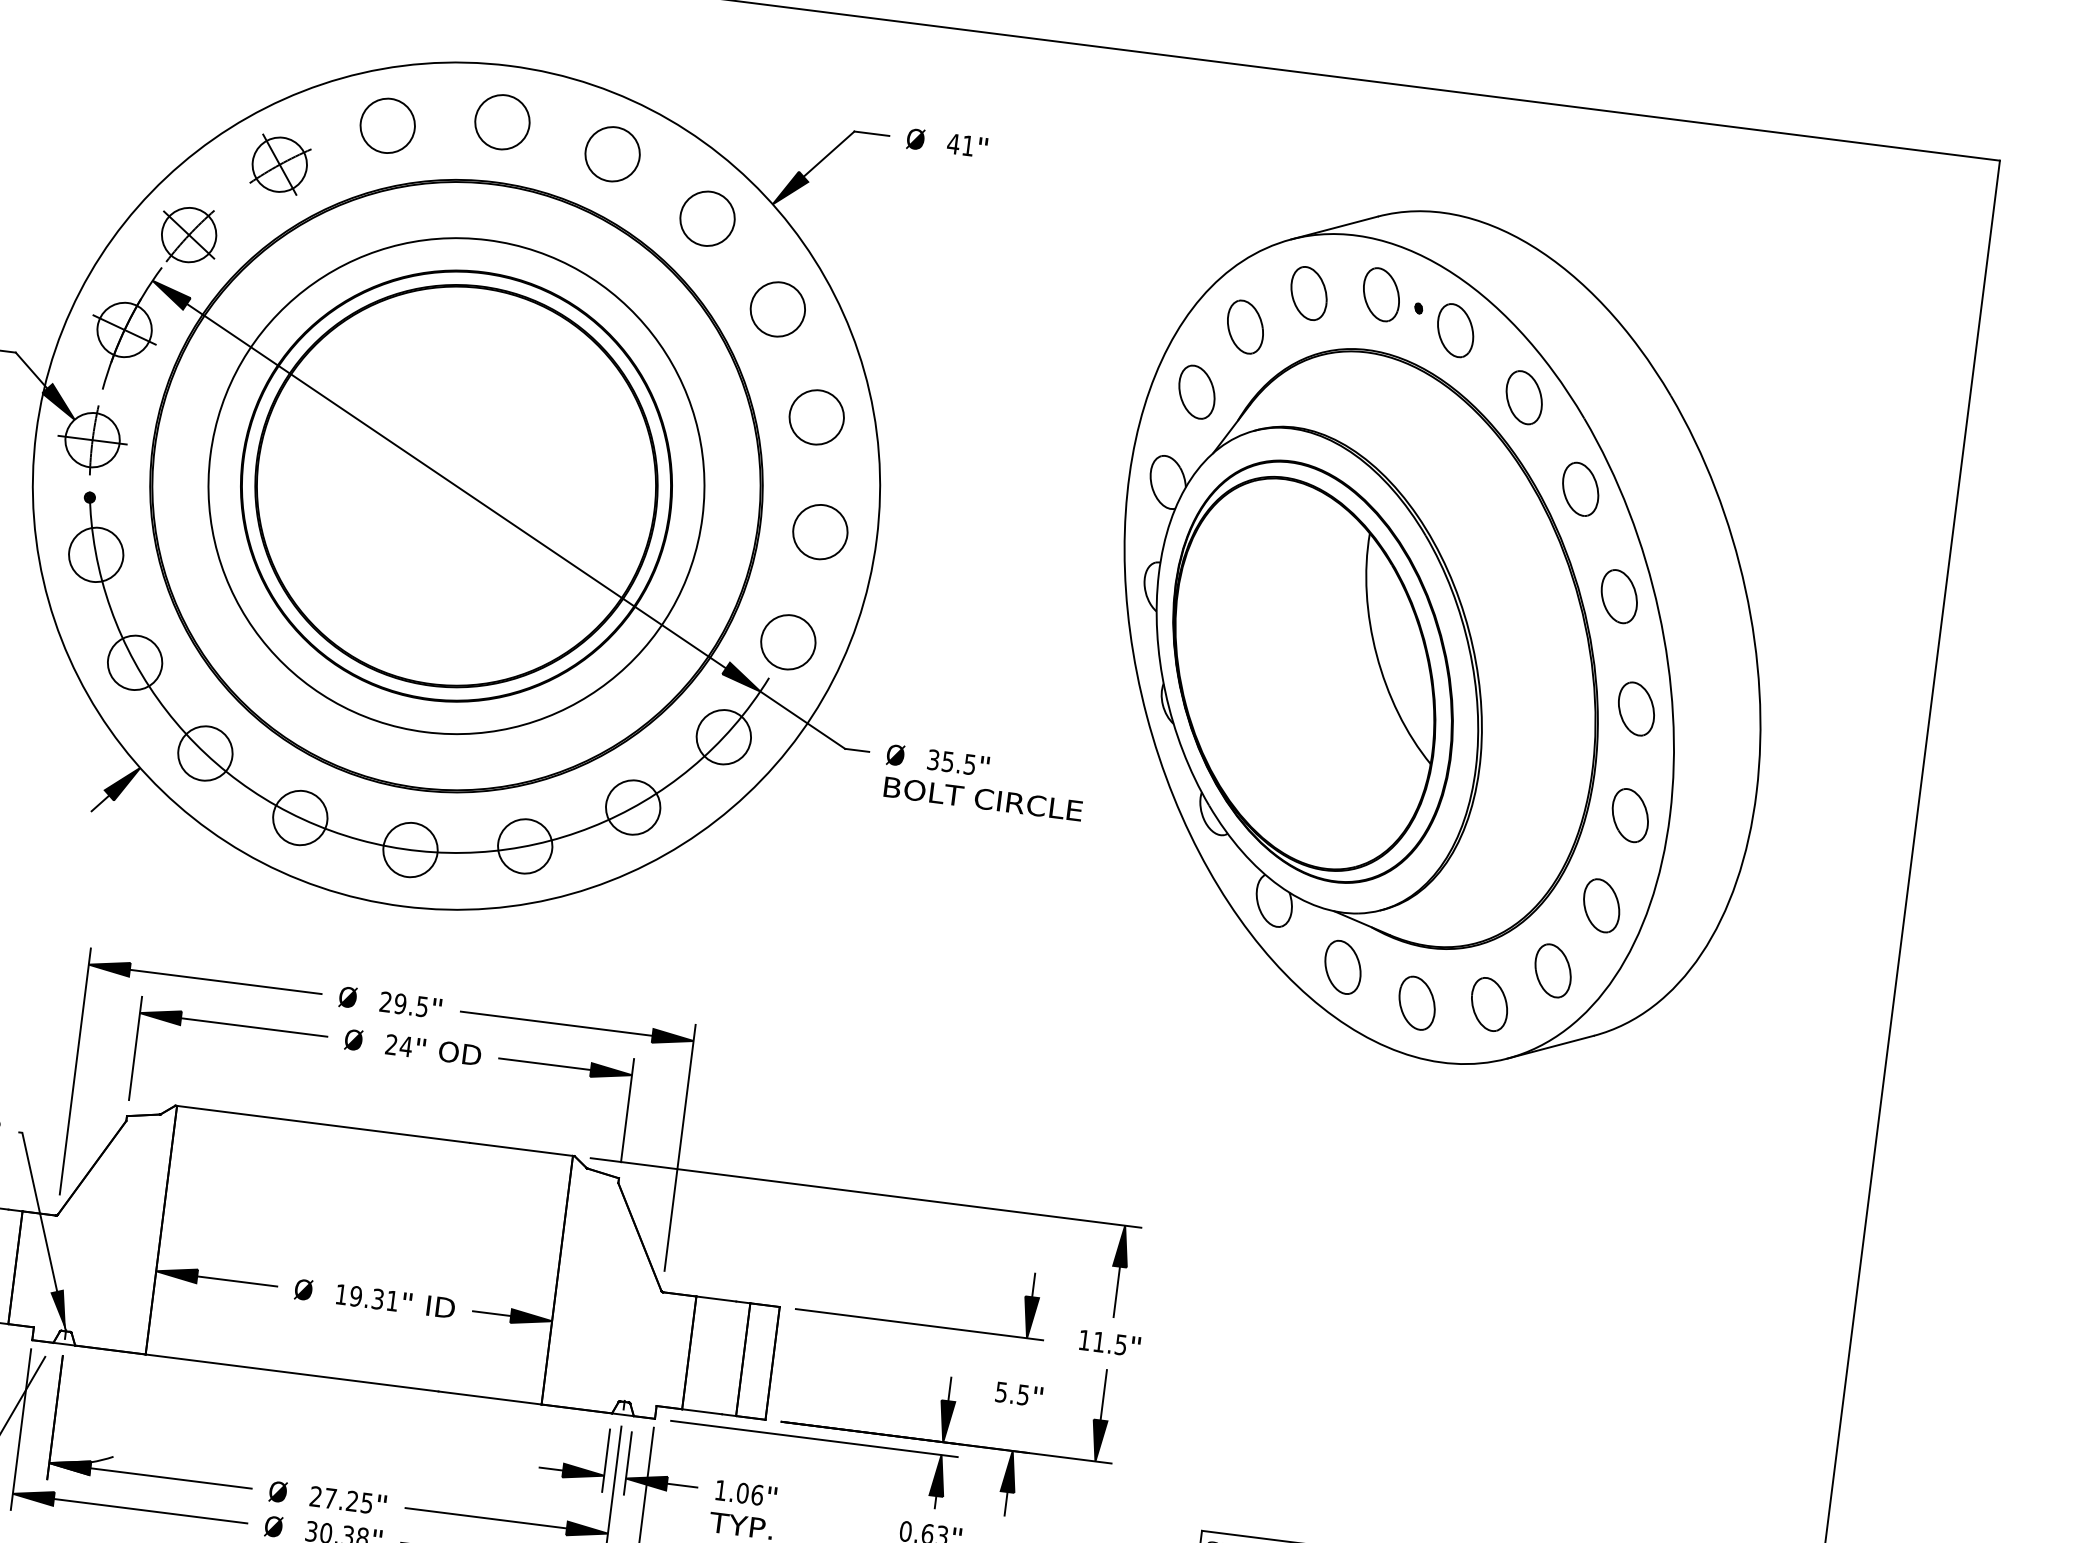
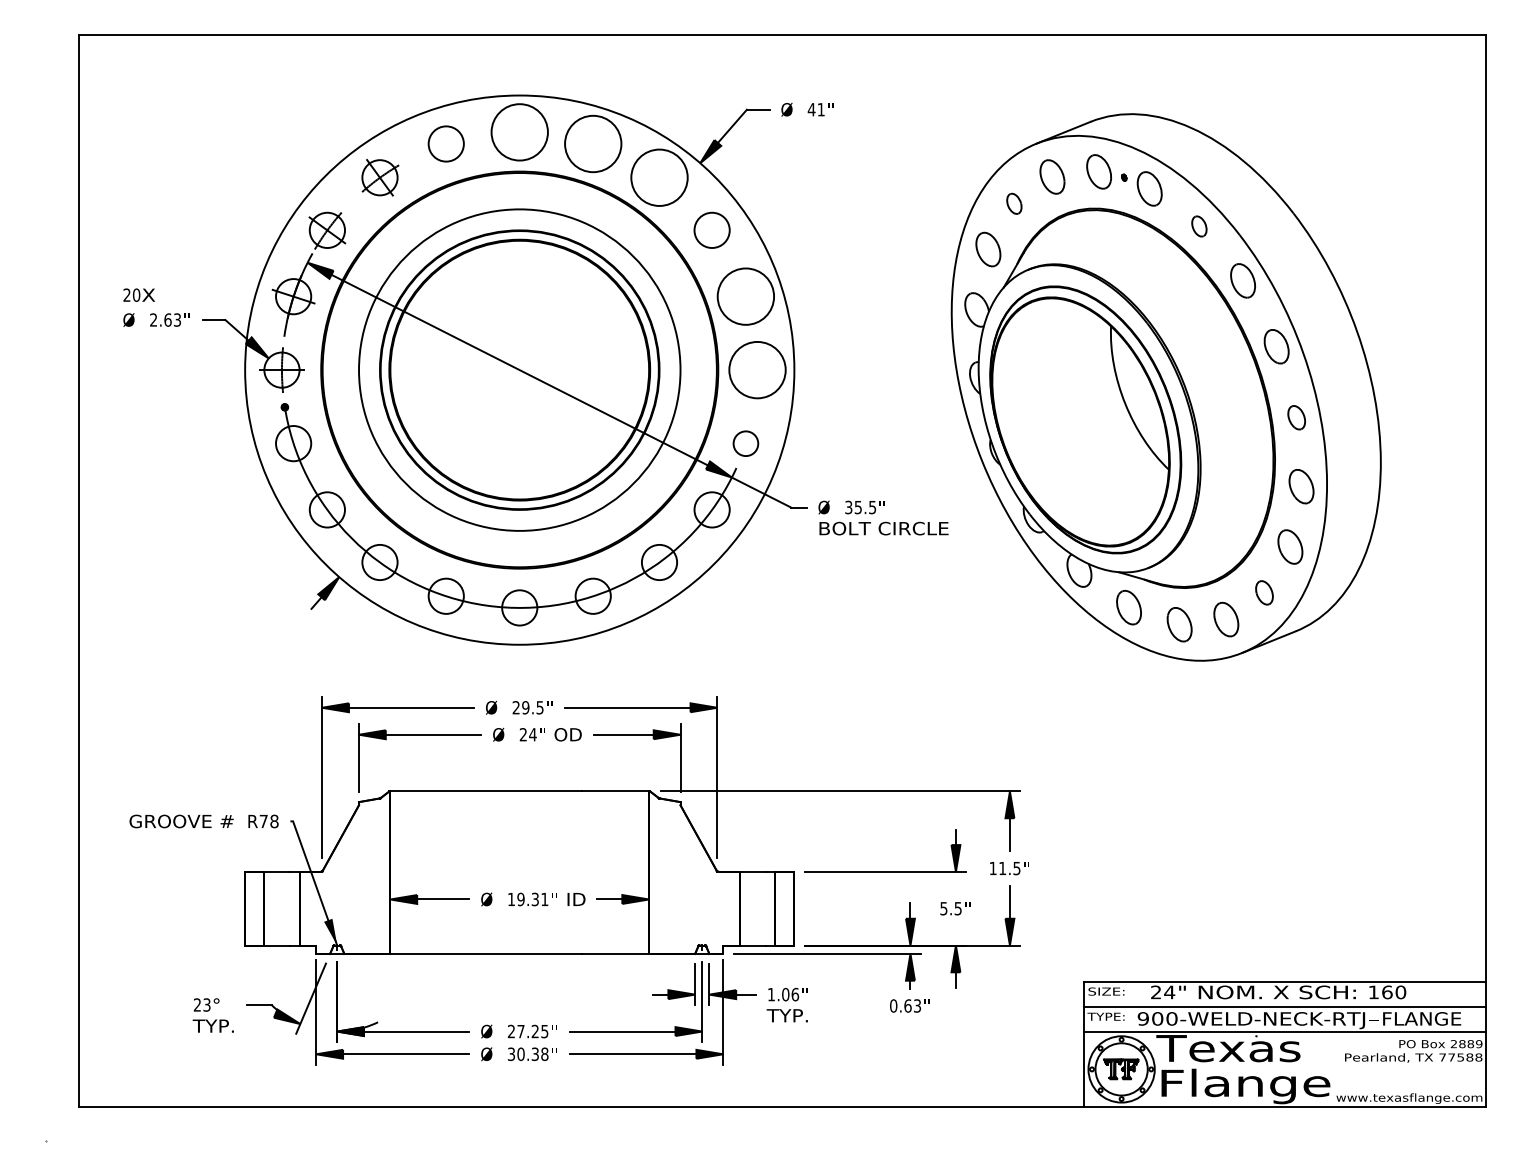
circle: (502, 120) -> (519, 131), size x1.6
circle: (611, 153) -> (592, 143), size x1.6
circle: (707, 218) -> (659, 177), size x1.6
part: (1245, 326) -> (1014, 203), size x0.6
part: (1524, 397) -> (1199, 226), size x0.6
circle: (816, 417) -> (745, 296), size x1.6
circle: (820, 531) -> (757, 369), size x1.6
circle: (787, 642) -> (745, 443), size x0.7
part: (1636, 708) -> (1296, 417), size x0.7
part: (1553, 970) -> (1264, 592), size x0.7

